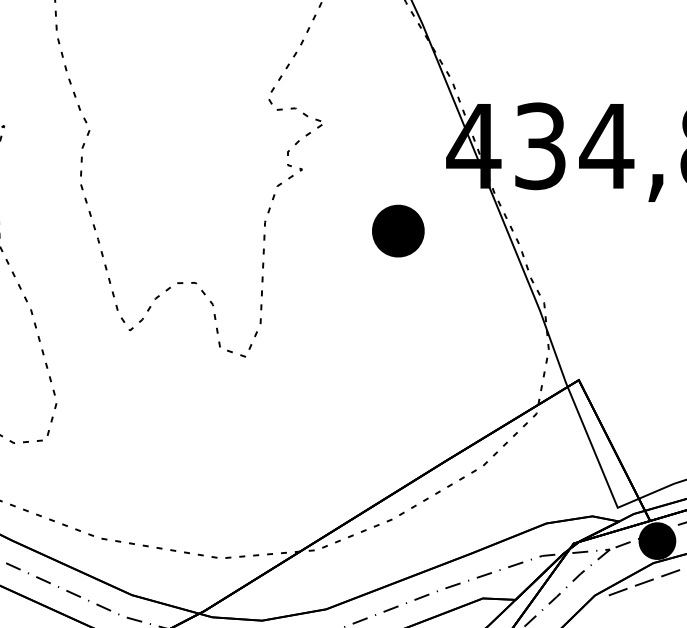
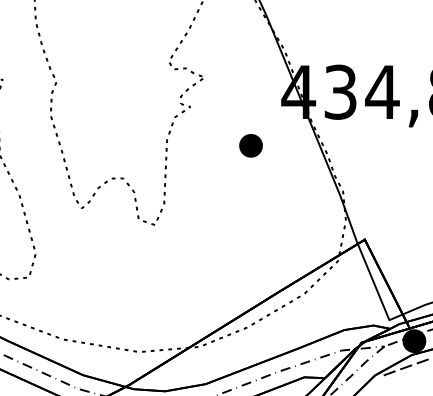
part: (397, 230) -> (250, 145), size x0.71

